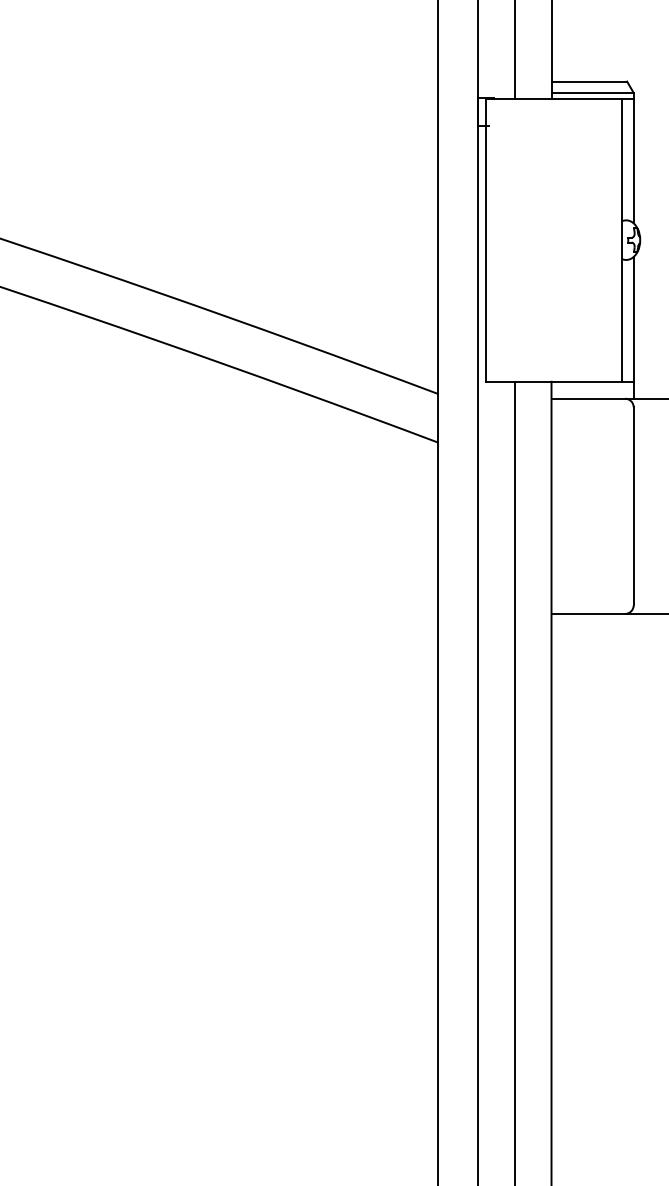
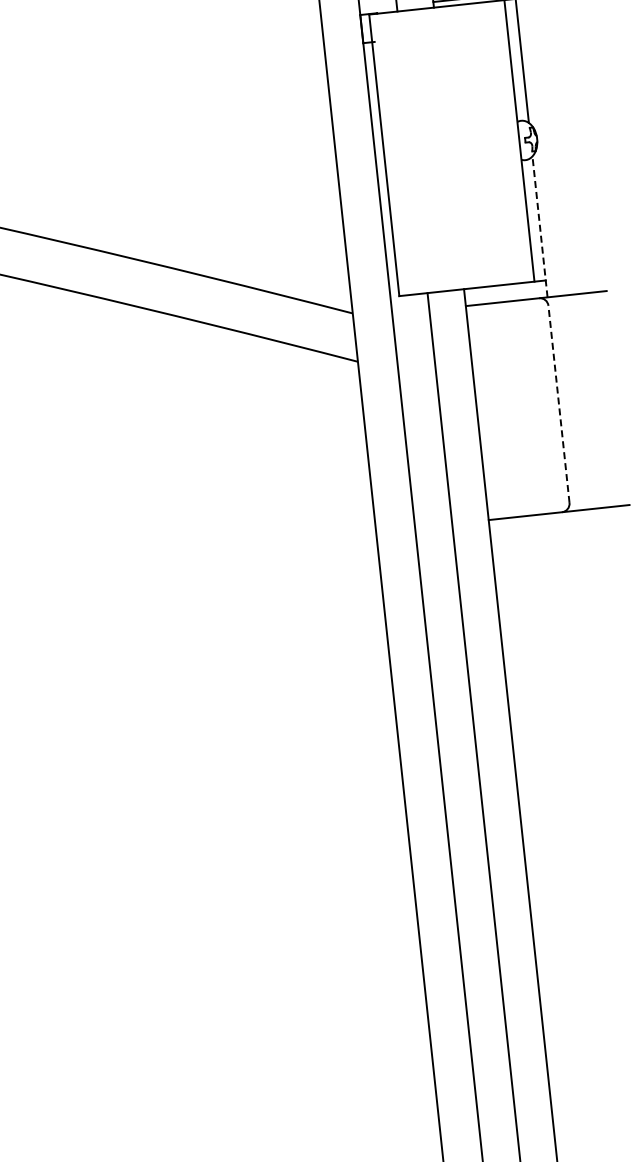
line: (633, 327) -> (539, 226), solid -> dashed
line: (633, 505) -> (558, 403), solid -> dashed

